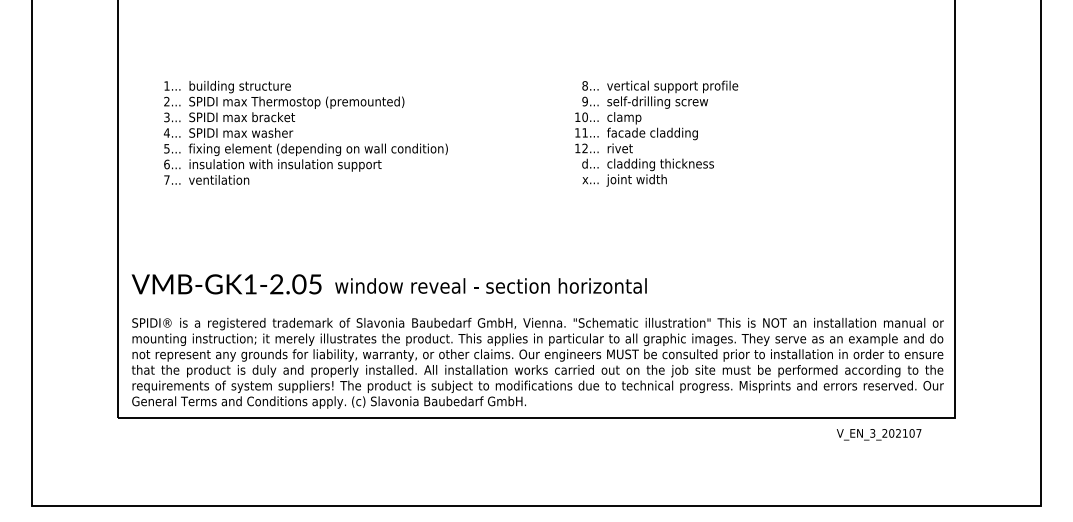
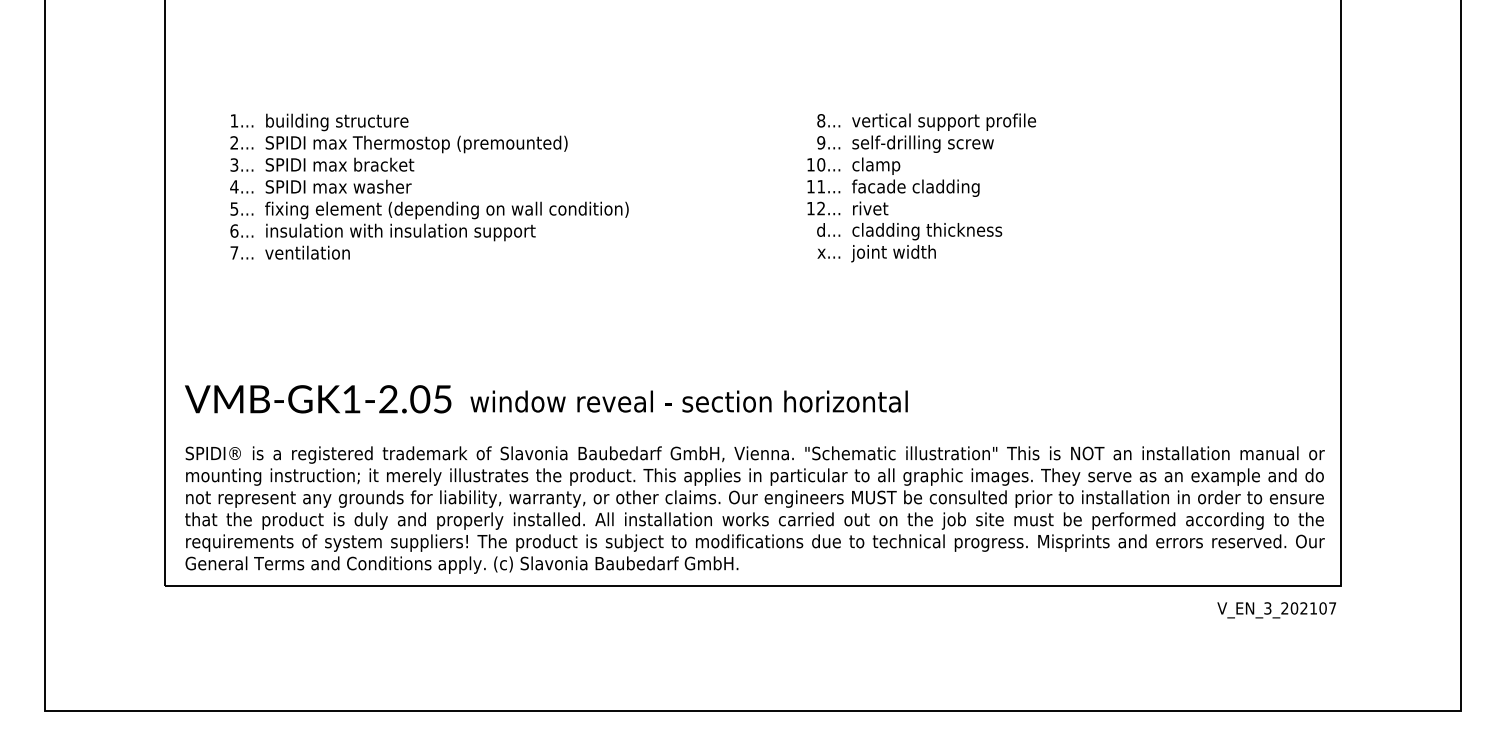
text: (878, 434) -> (1276, 610), moved

